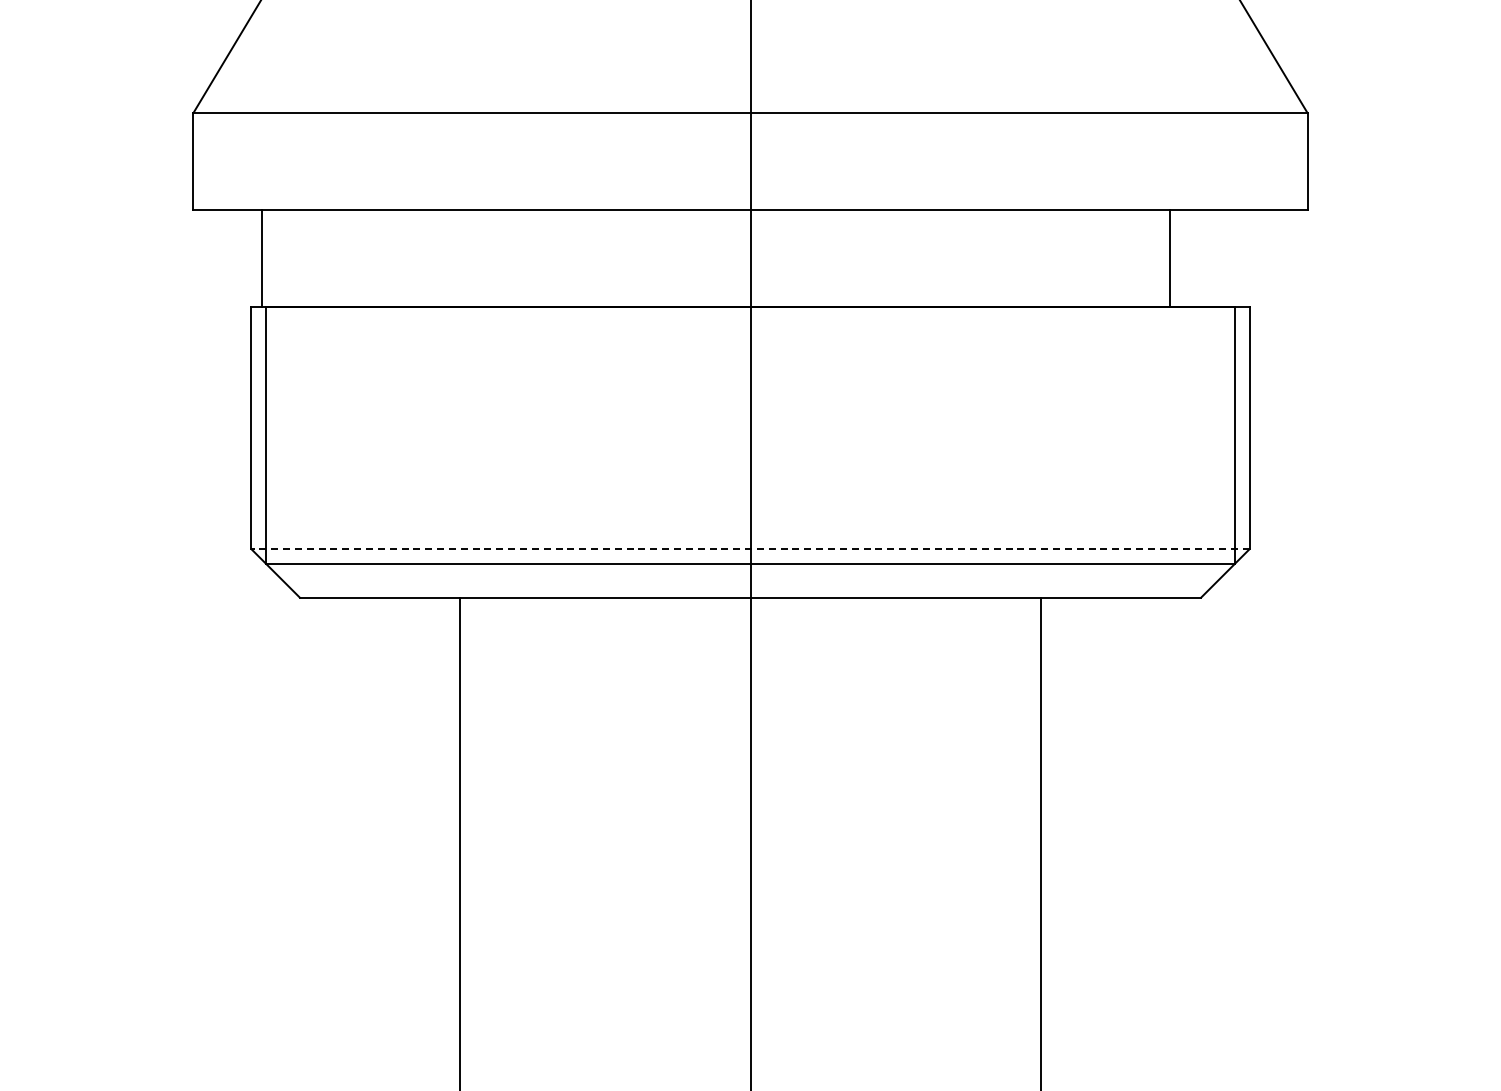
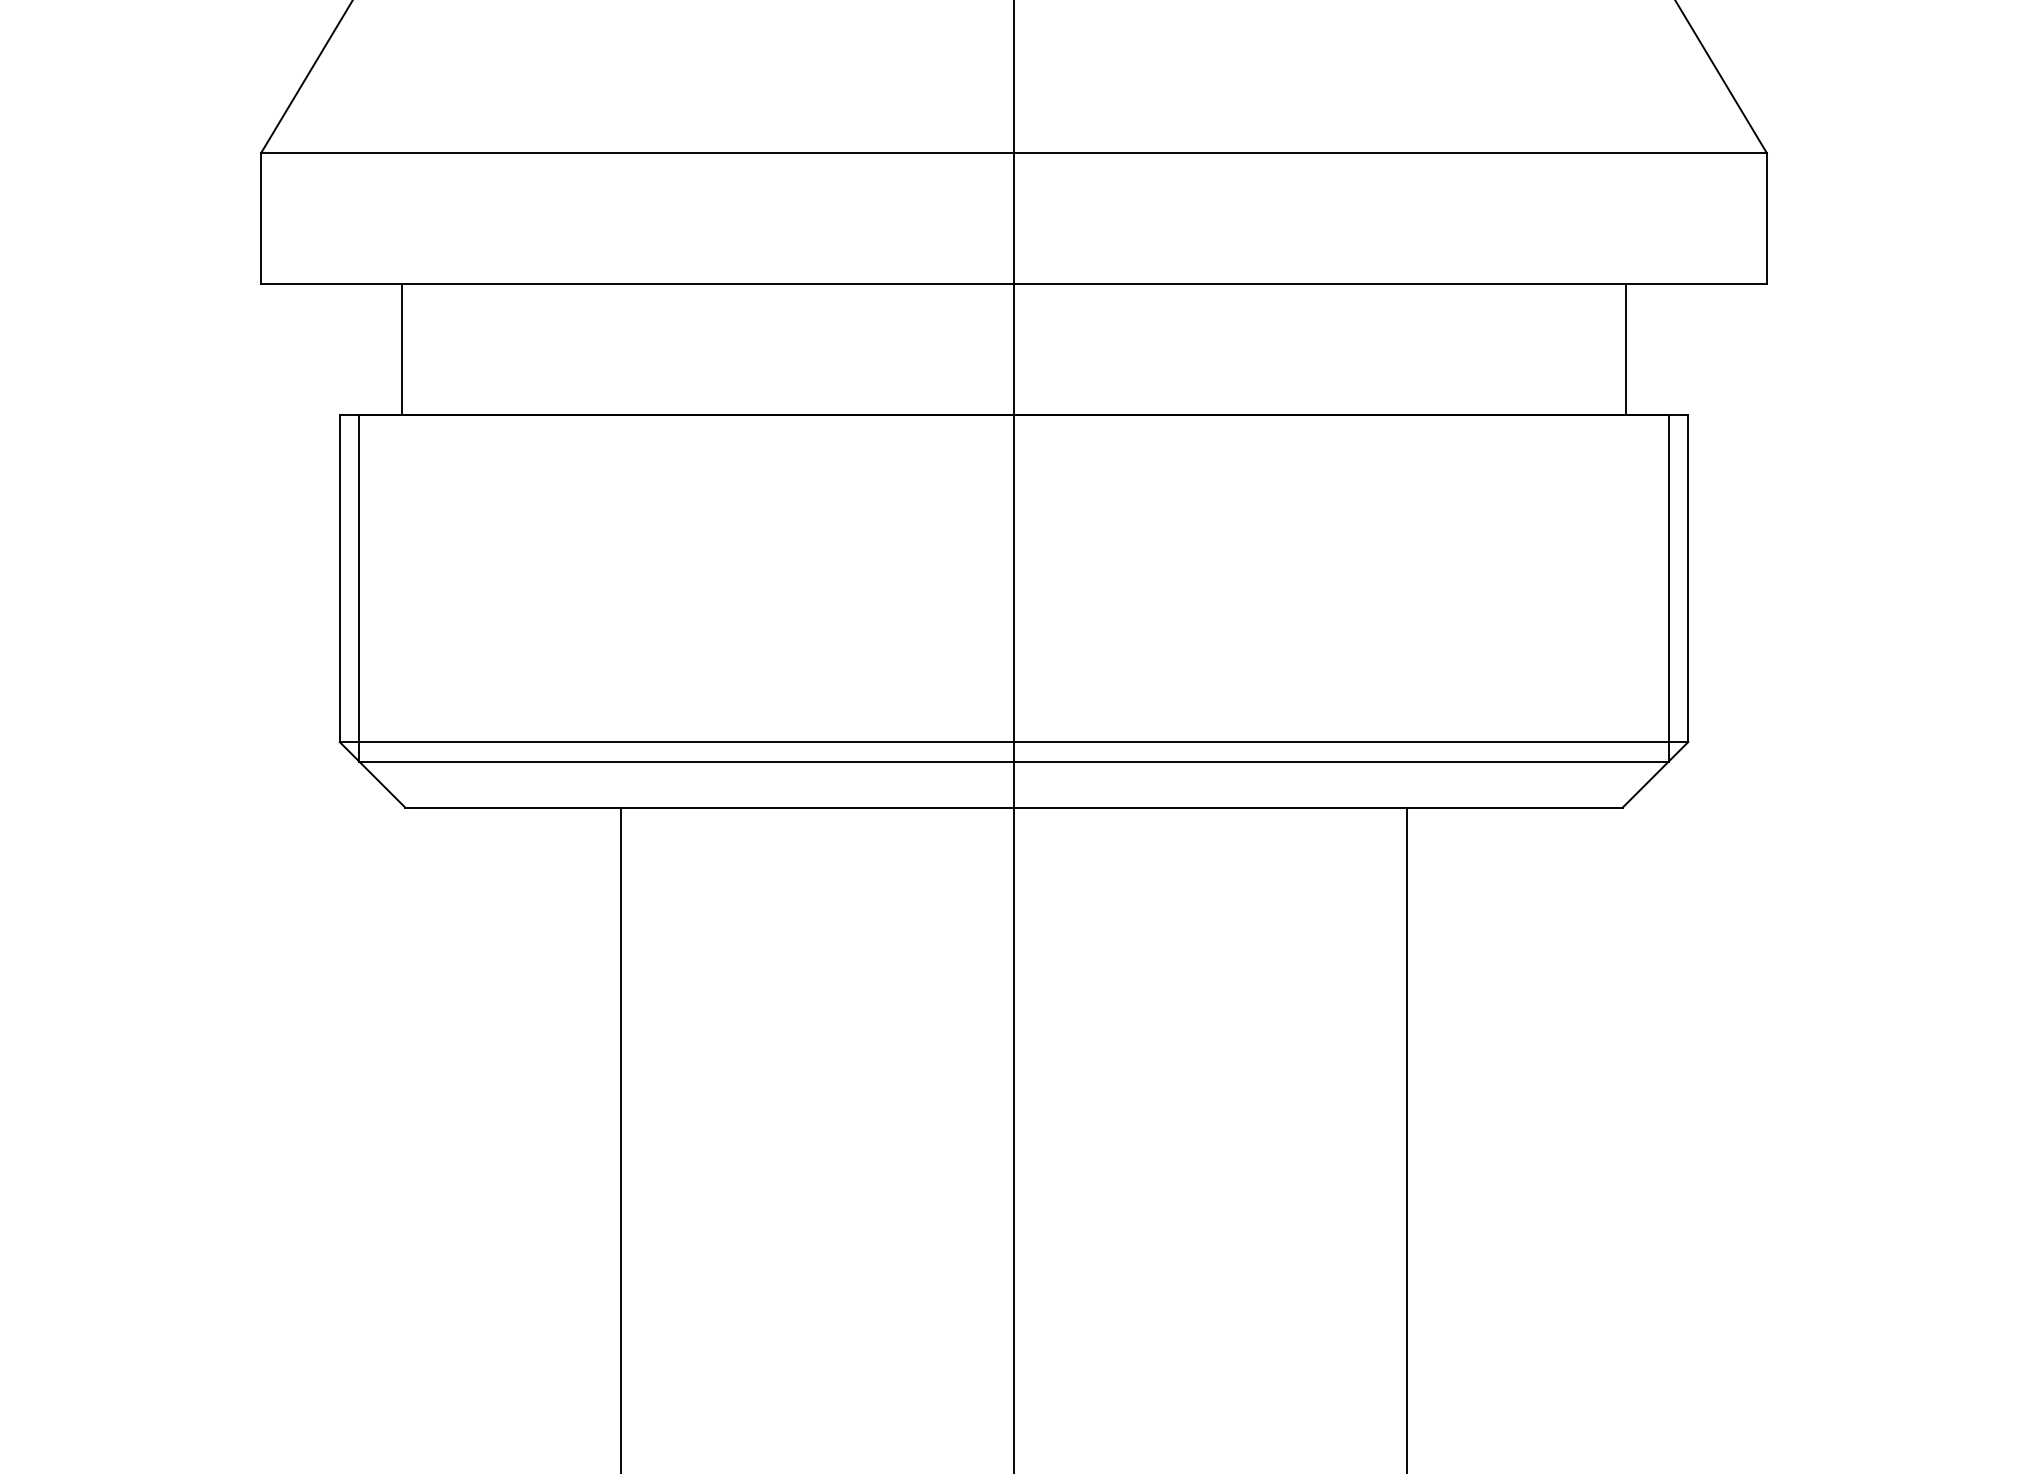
line: (261, 258) -> (401, 349), moved
line: (1169, 258) -> (1626, 349), moved
line: (750, 549) -> (1014, 742), dashed -> solid

